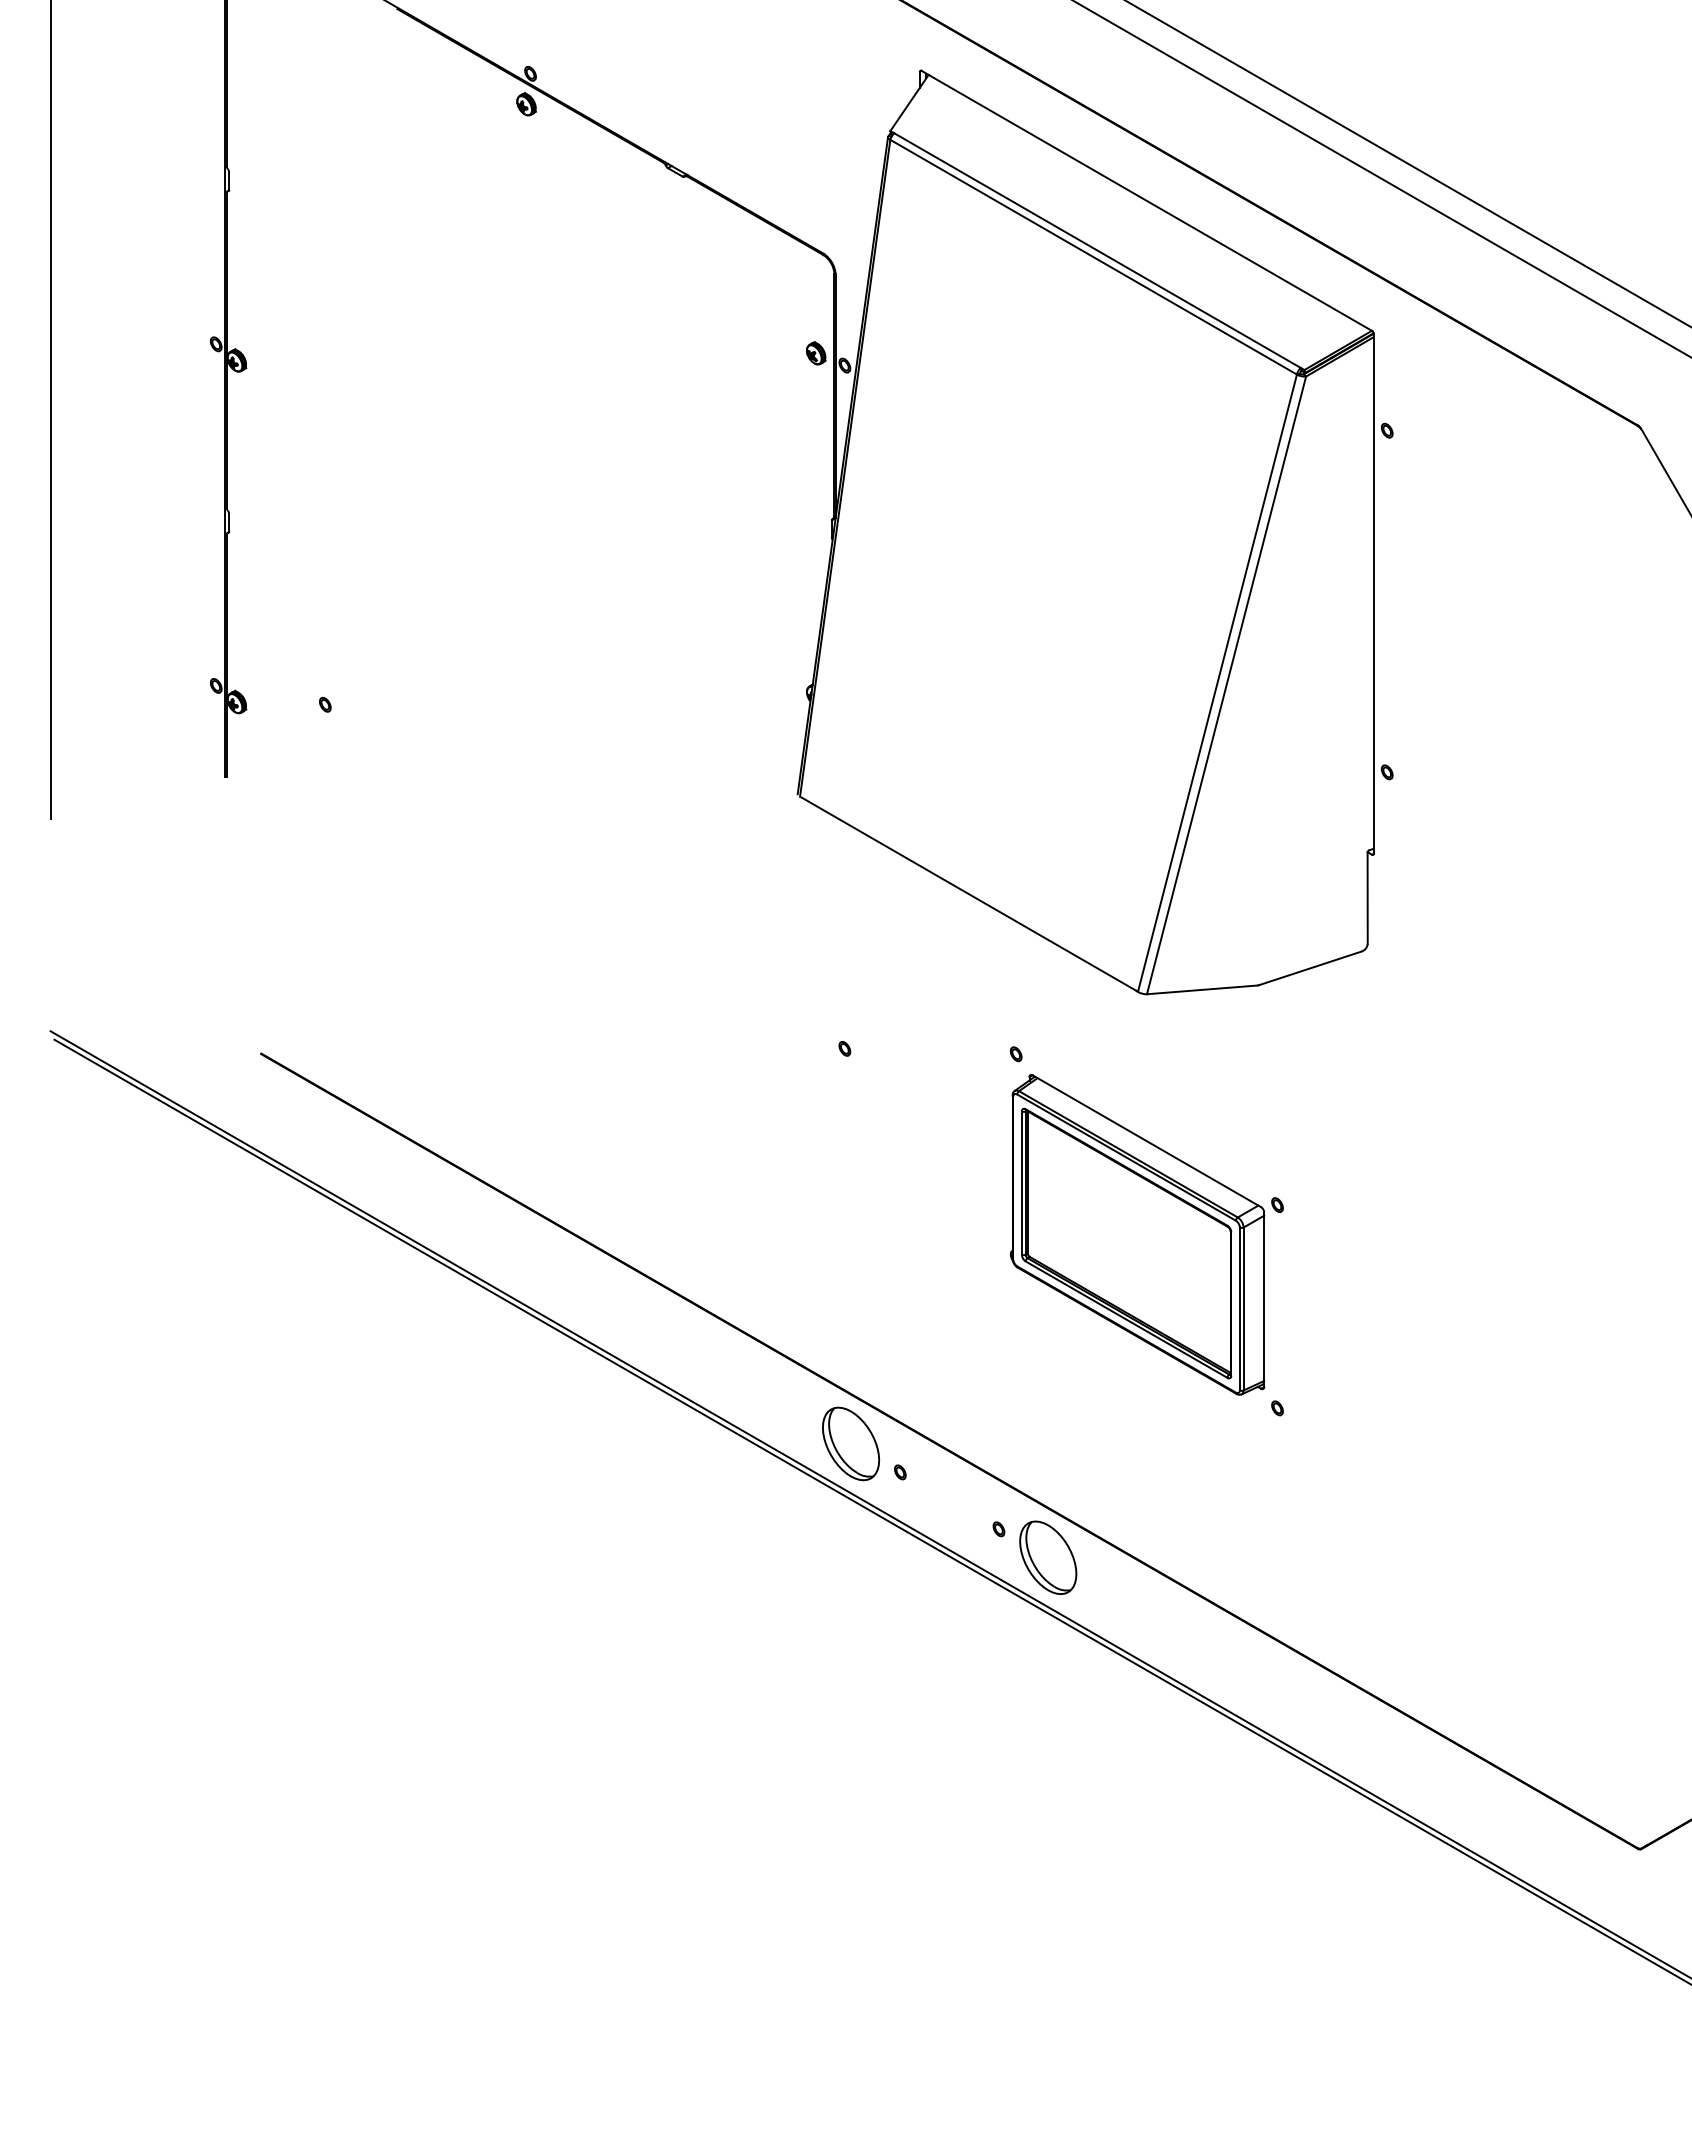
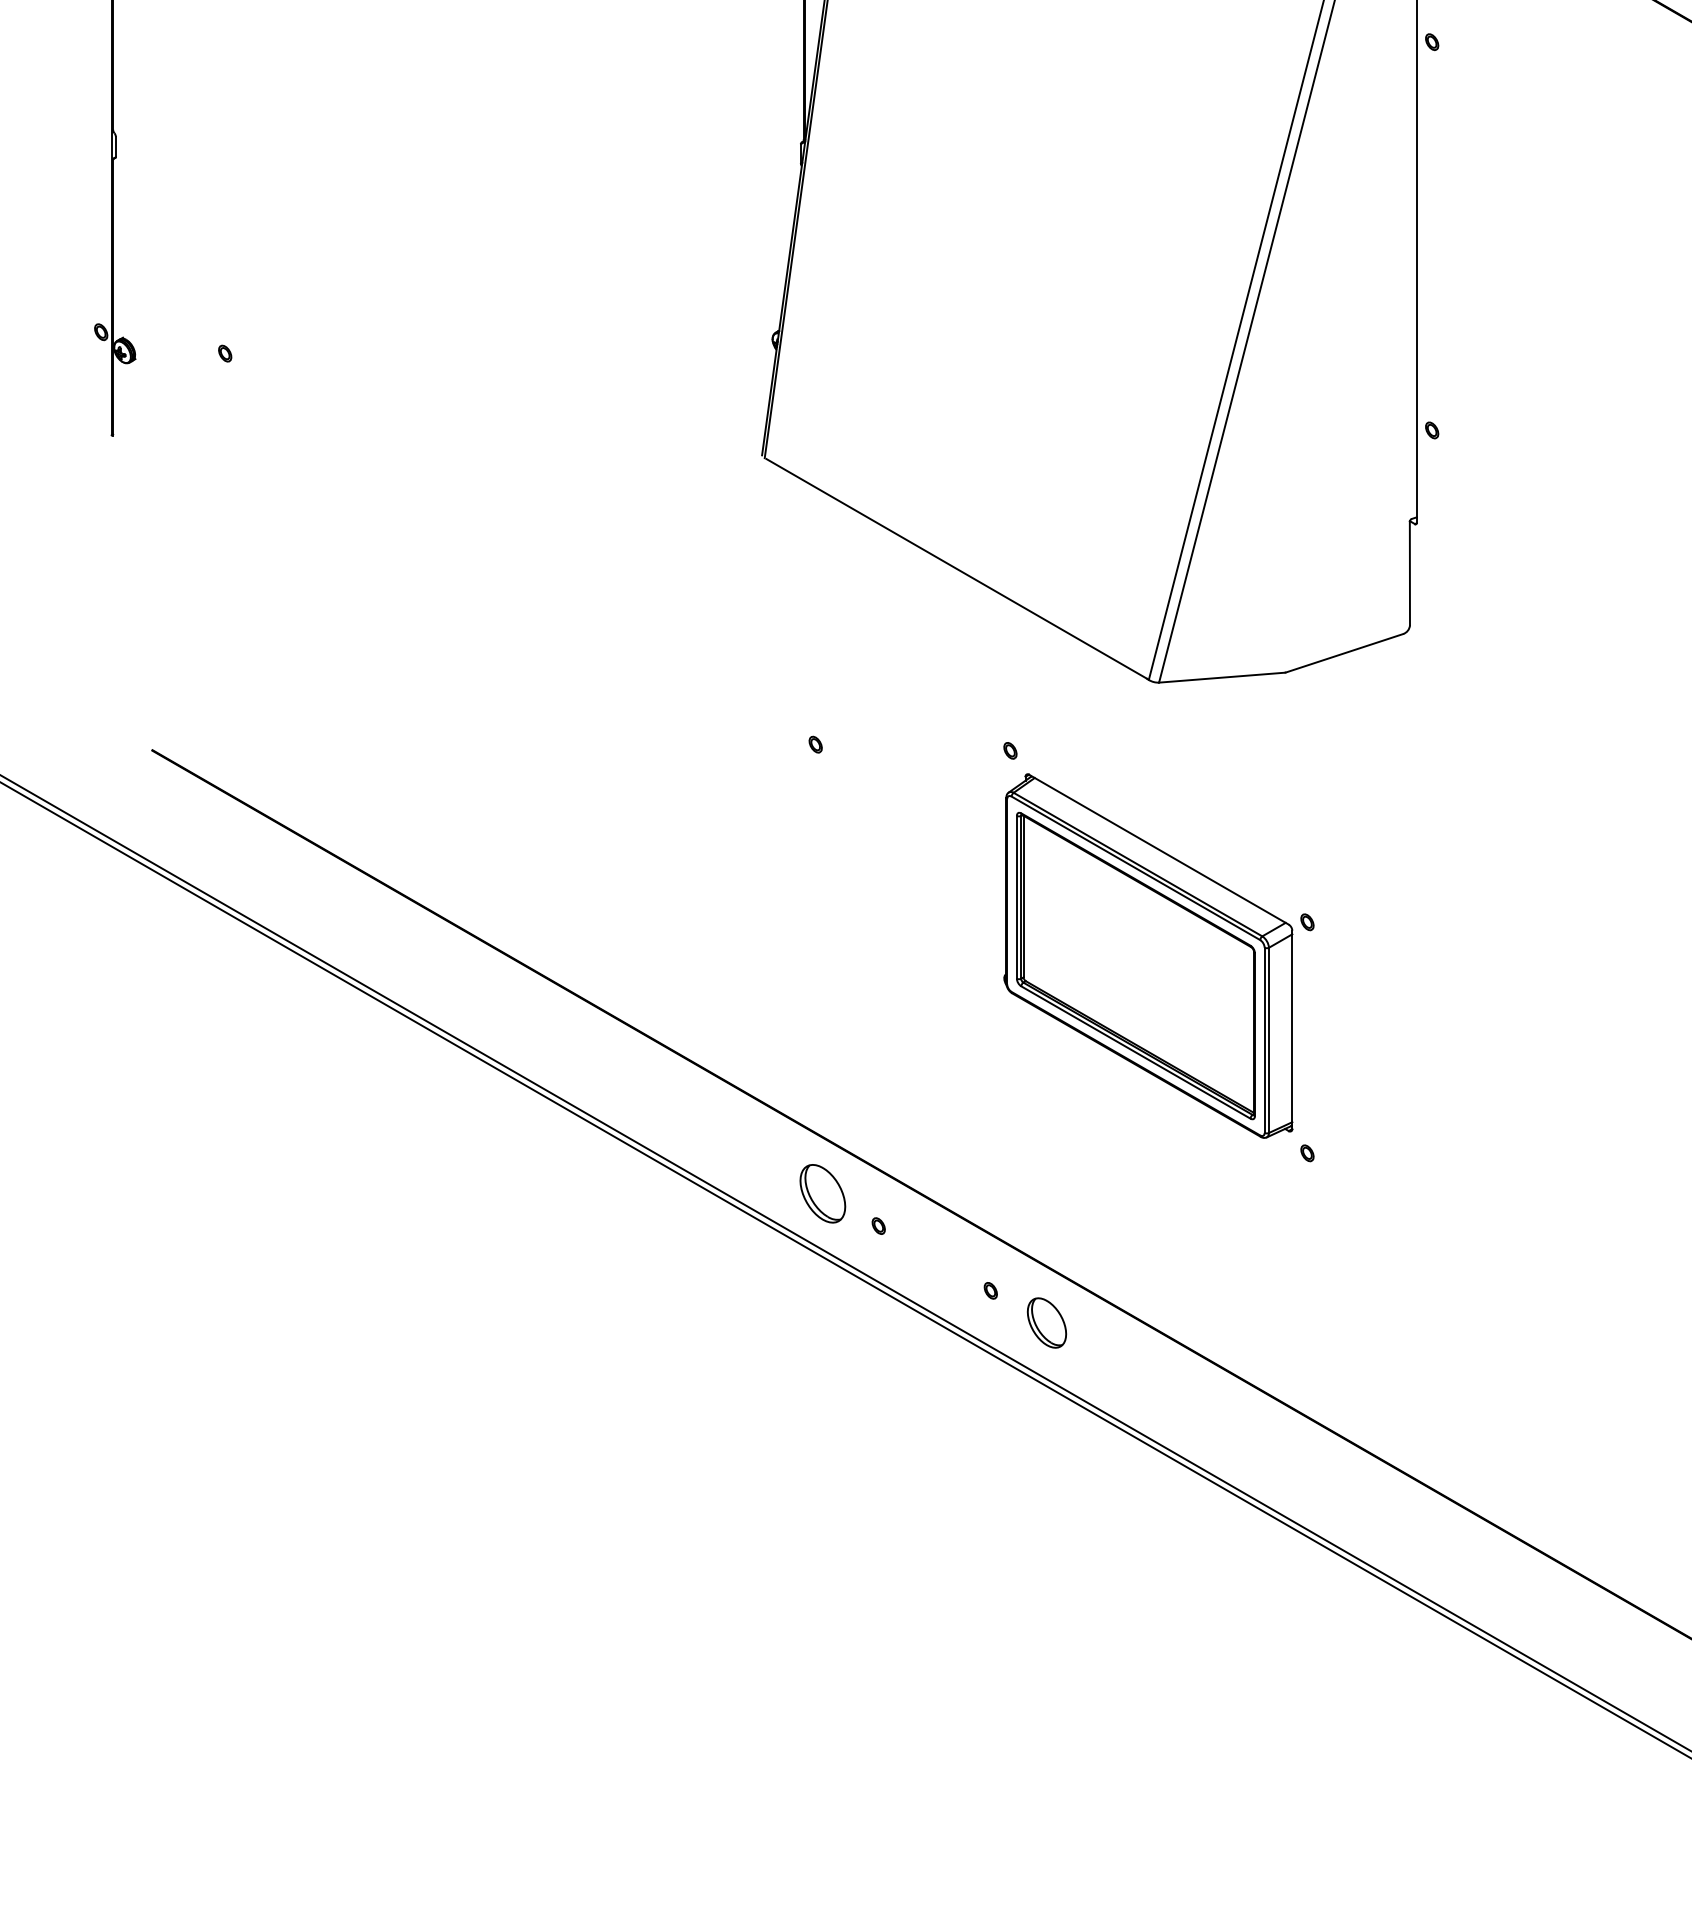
part: (851, 1443) -> (823, 1193), size x0.7
part: (1048, 1557) -> (1047, 1322), size x0.6

